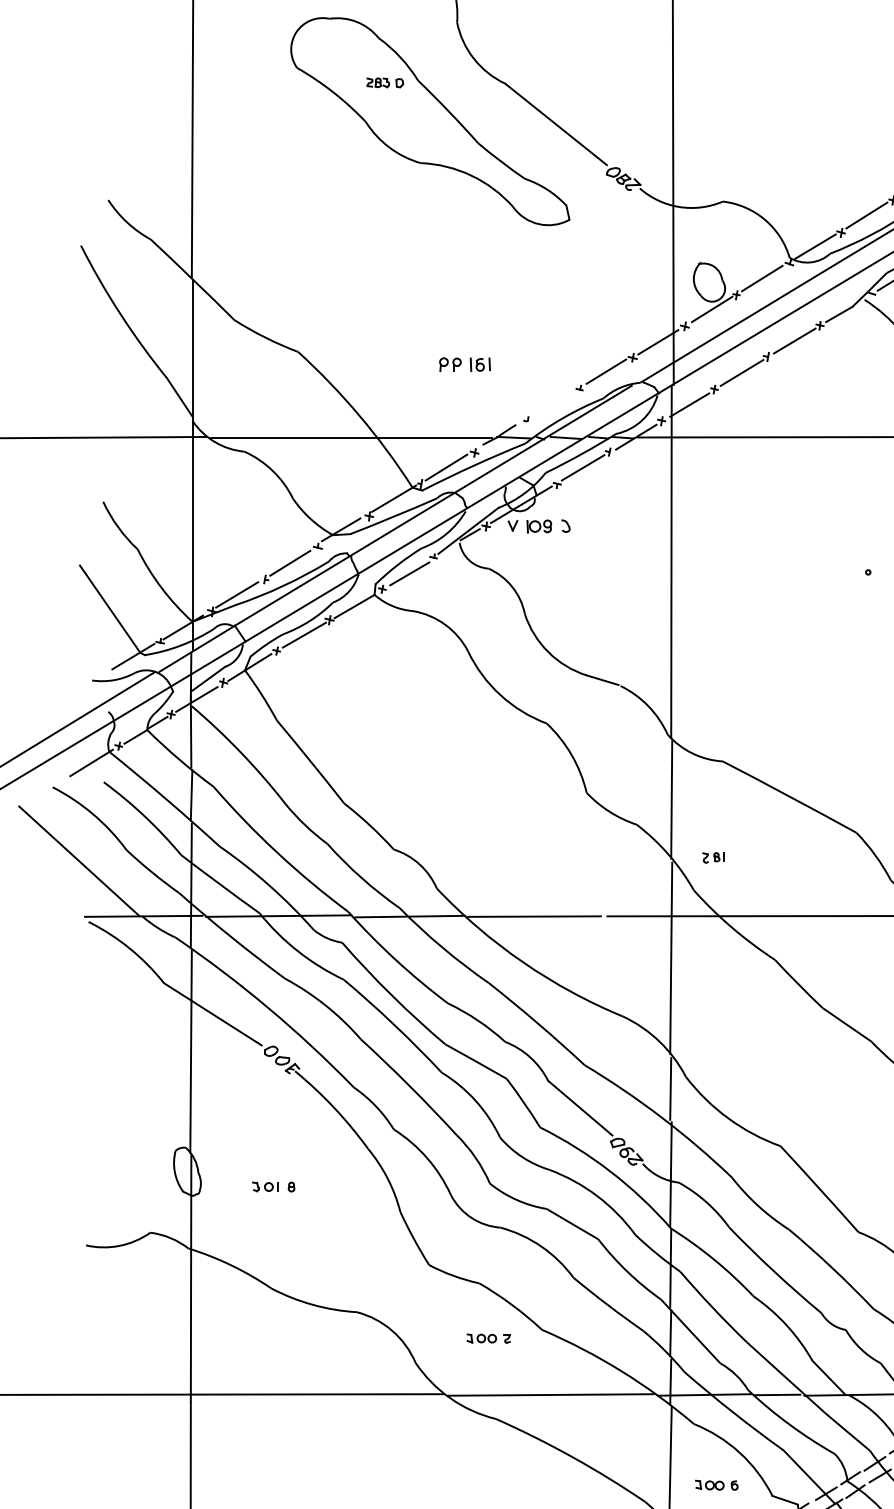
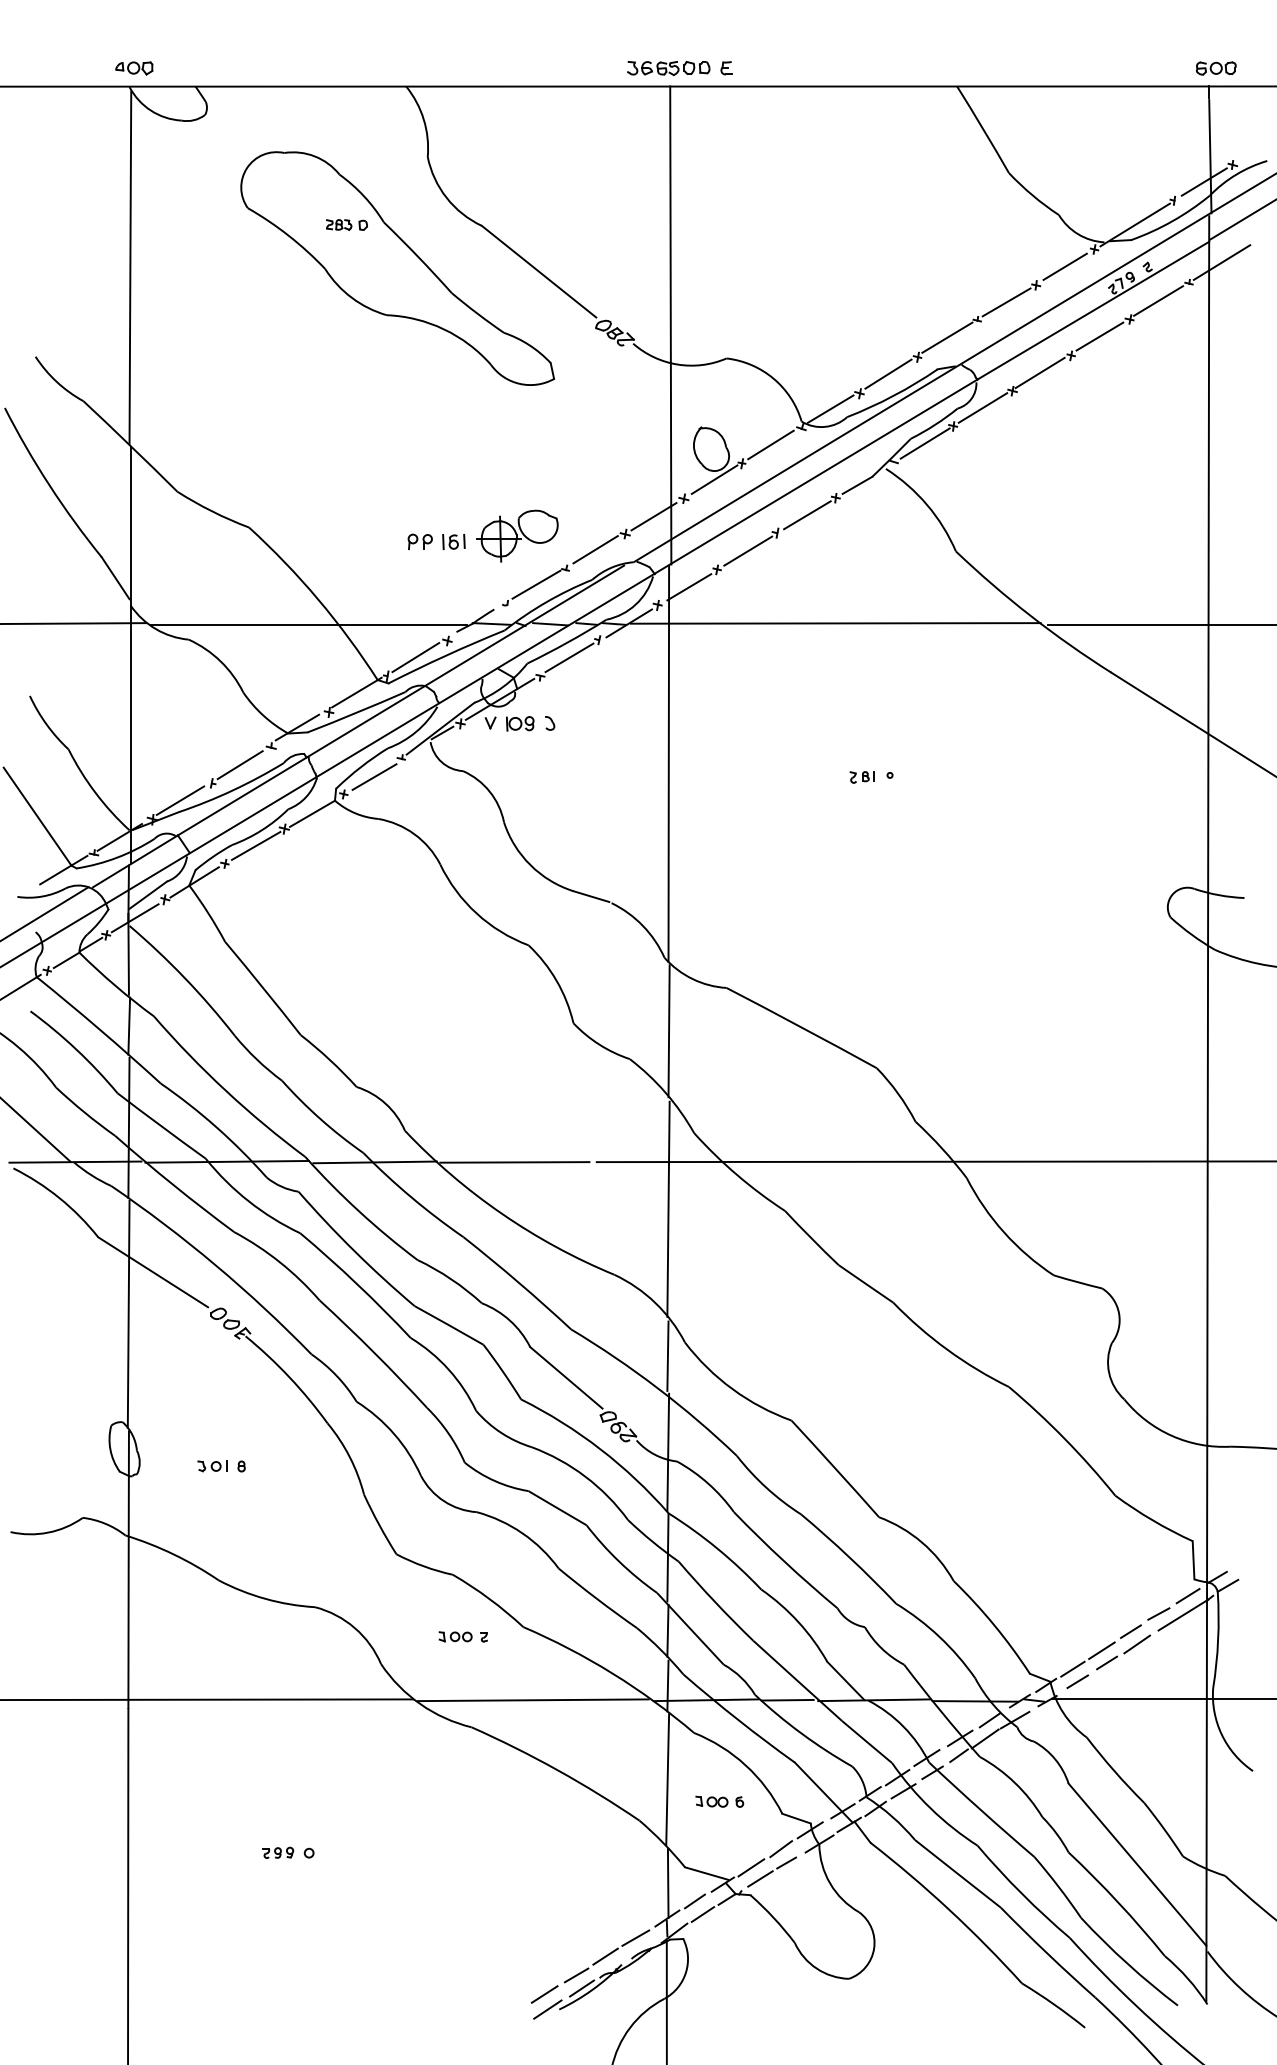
part: (536, 359) -> (517, 535), added
line: (553, 402) -> (536, 584), added
part: (713, 857) -> (861, 777), moved

